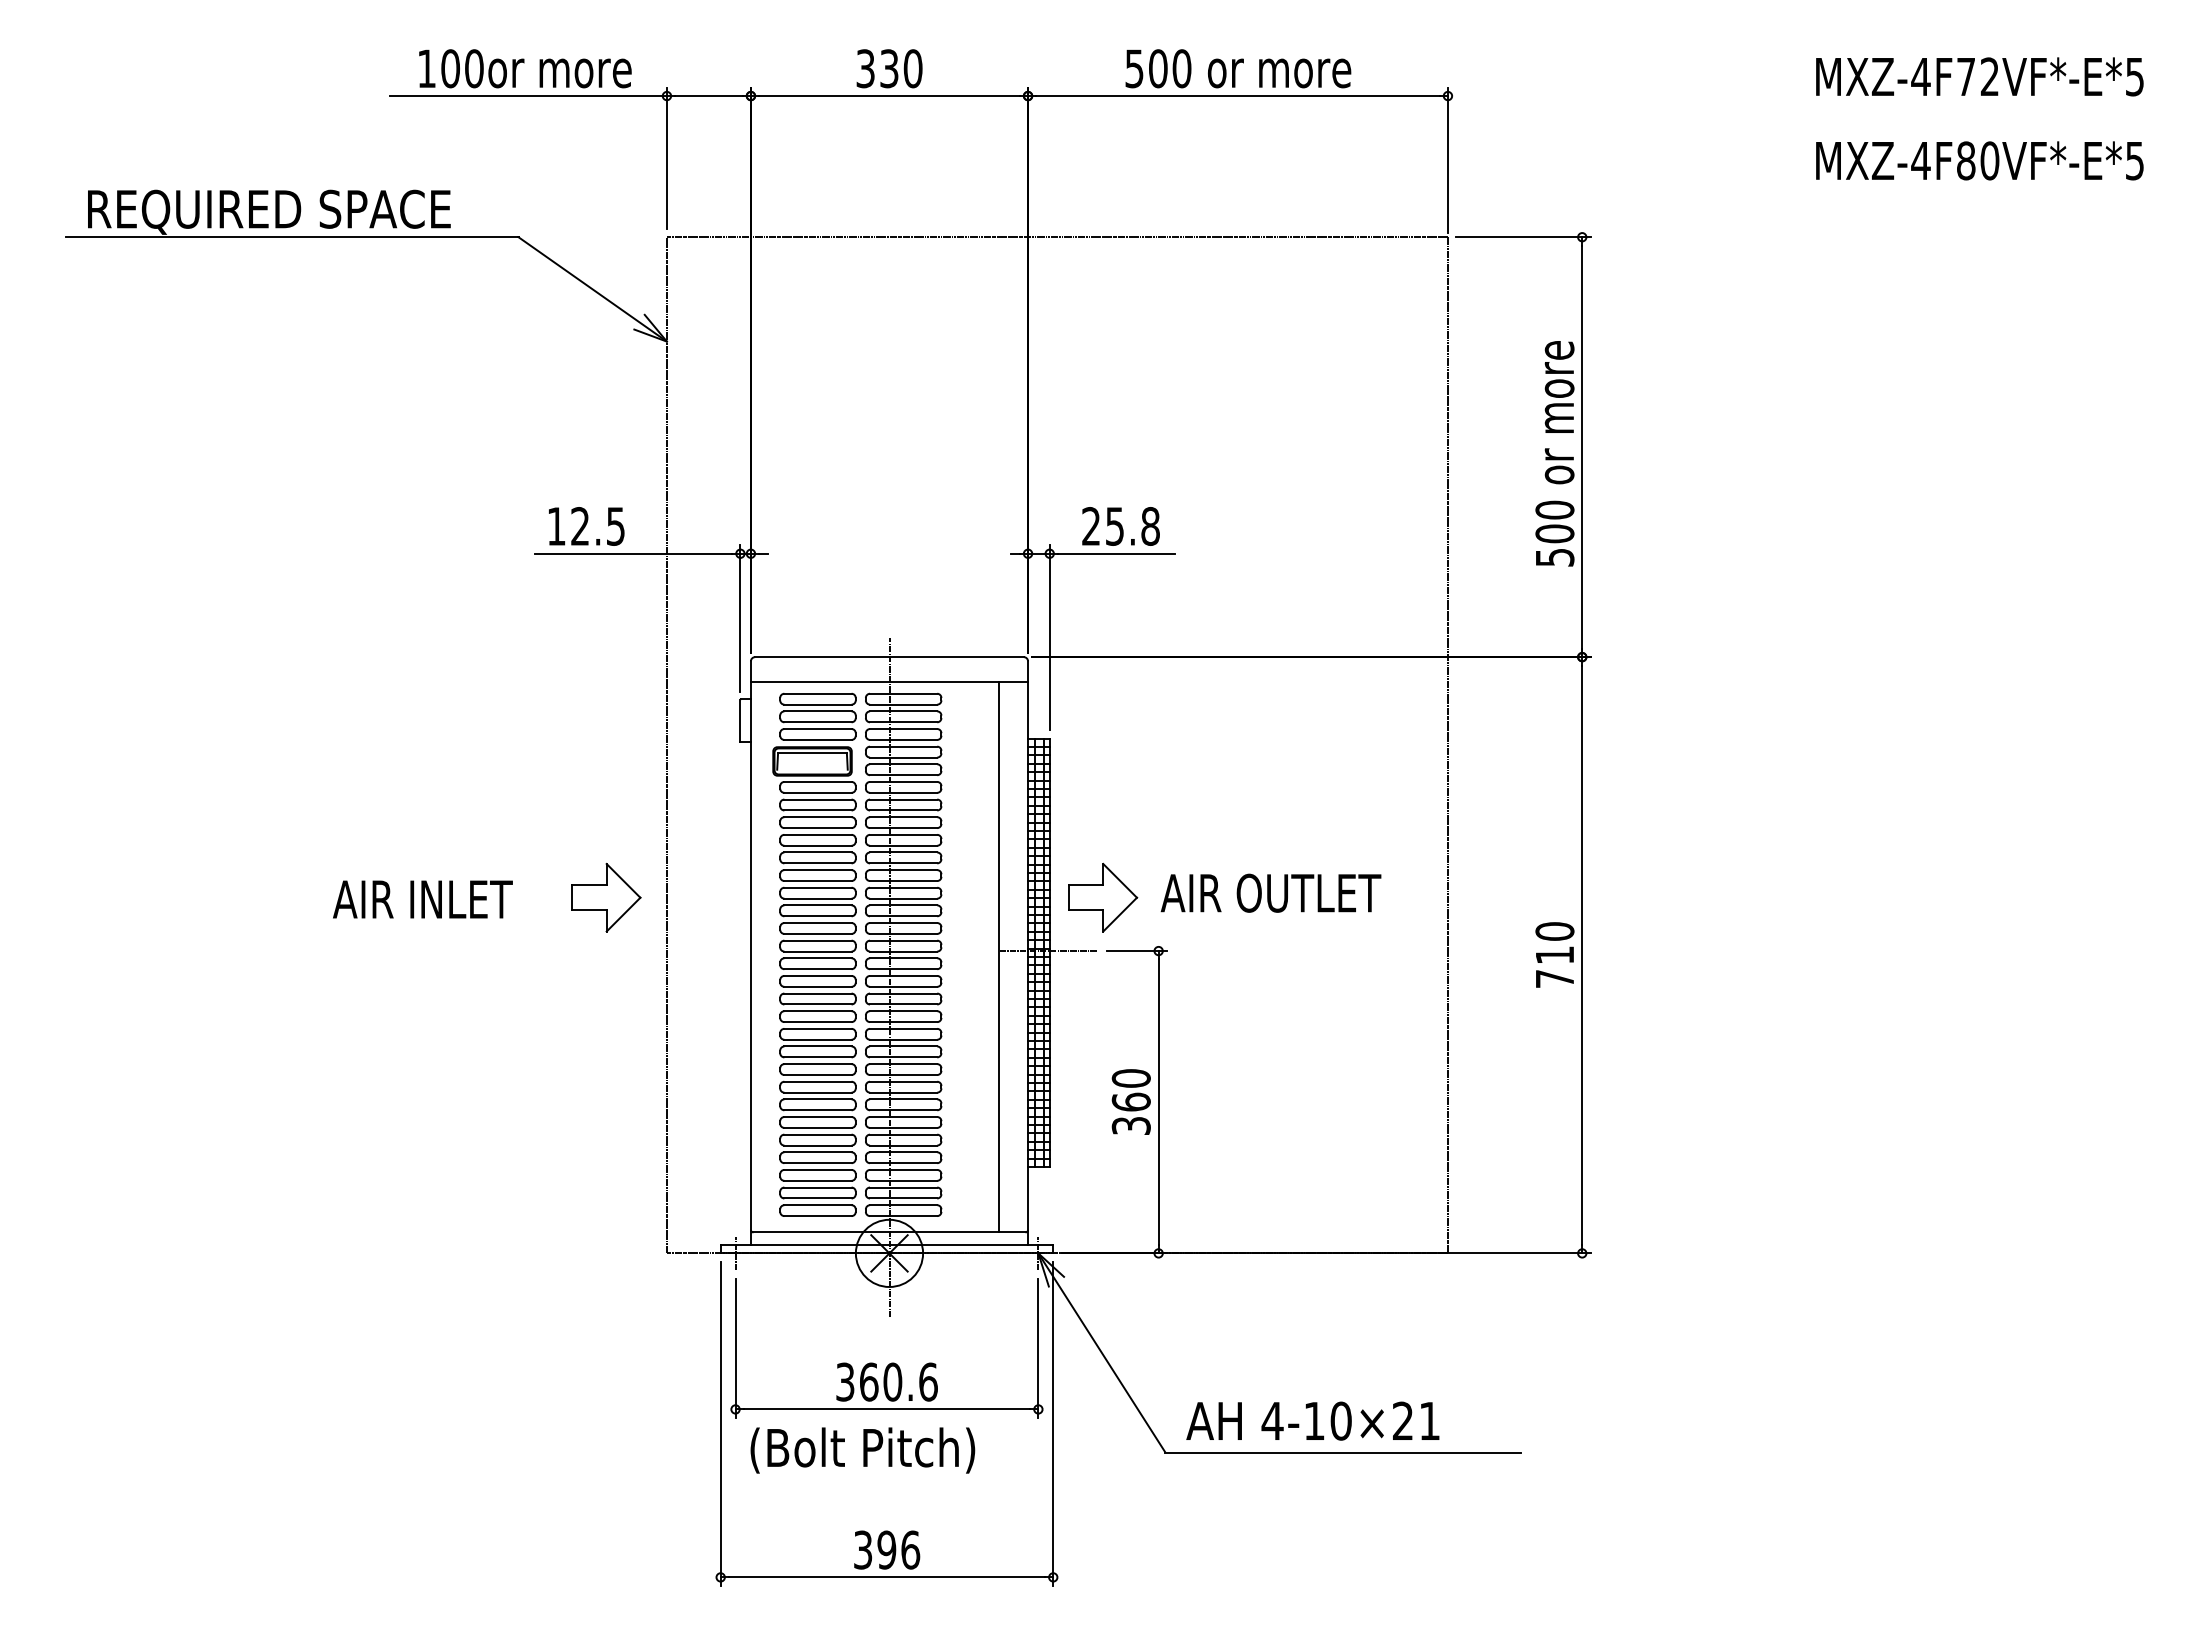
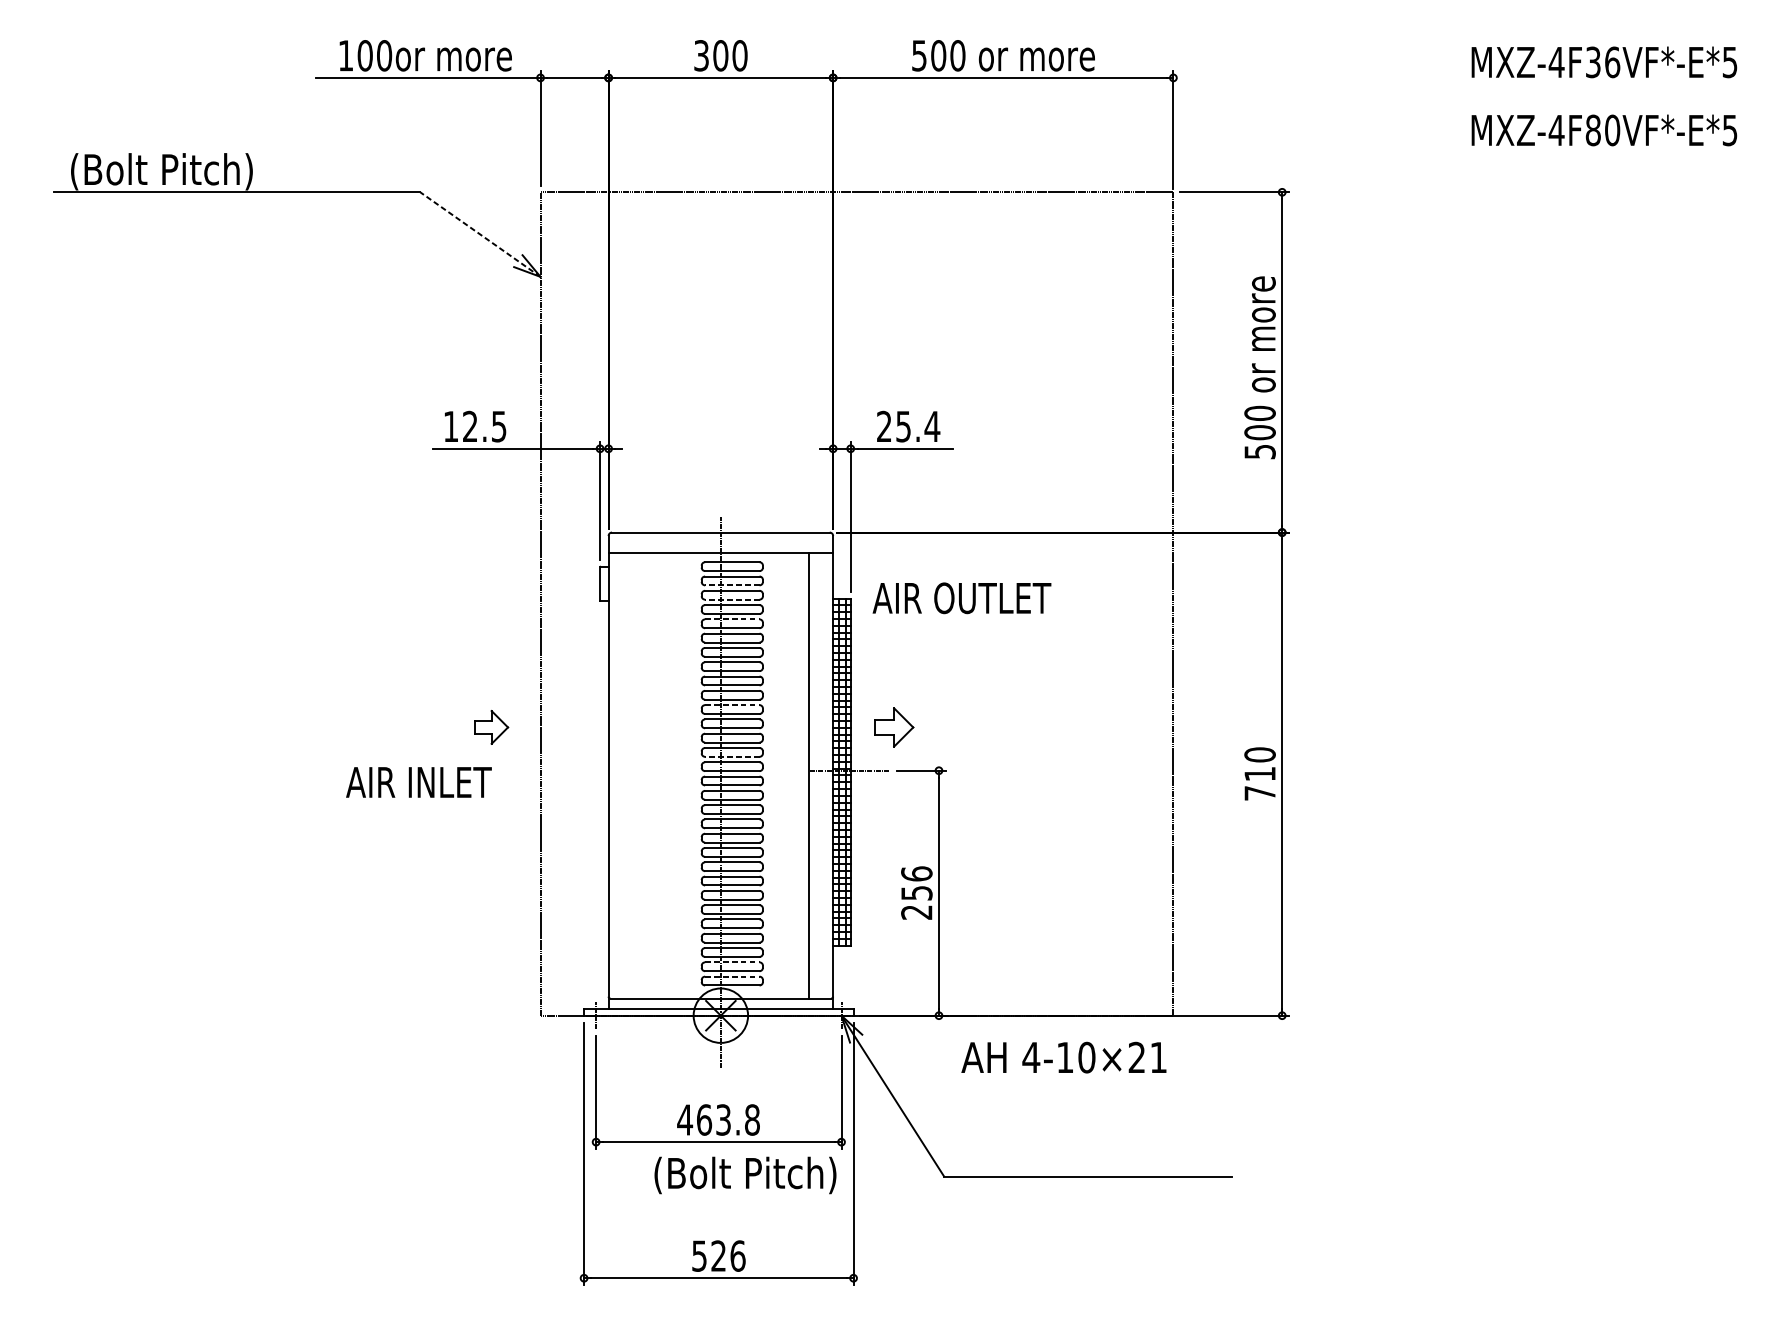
text: (889, 68) -> (720, 55), 330 -> 300
text: (1978, 76) -> (1603, 62), MXZ-4F72VF*-E*5 -> MXZ-4F36VF*-E*5
text: (268, 211) -> (217, 171), REQUIRED SPACE -> (Bolt Pitch)
line: (592, 289) -> (480, 234), solid -> dashed
text: (1150, 526) -> (932, 426), 25.8 -> 25.4
line: (903, 722) -> (732, 585), solid -> dashed
line: (903, 739) -> (732, 599), solid -> dashed
line: (903, 764) -> (732, 619), solid -> dashed
line: (903, 870) -> (732, 705), solid -> dashed
text: (1270, 892) -> (961, 597), moved
part: (606, 897) -> (491, 727), size x0.6
part: (1103, 897) -> (894, 727), size x0.7
text: (422, 899) -> (418, 782), moved
line: (903, 933) -> (732, 756), solid -> dashed
part: (814, 954) -> (660, 773), removed
text: (1130, 1102) -> (916, 893), 360 -> 256
line: (903, 1187) -> (732, 962), solid -> dashed
line: (903, 1205) -> (732, 976), solid -> dashed
text: (886, 1381) -> (718, 1119), 360.6 -> 463.8
text: (1312, 1420) -> (1063, 1057), moved
text: (862, 1450) -> (745, 1175), moved
text: (875, 1549) -> (709, 1255), 396 -> 526

